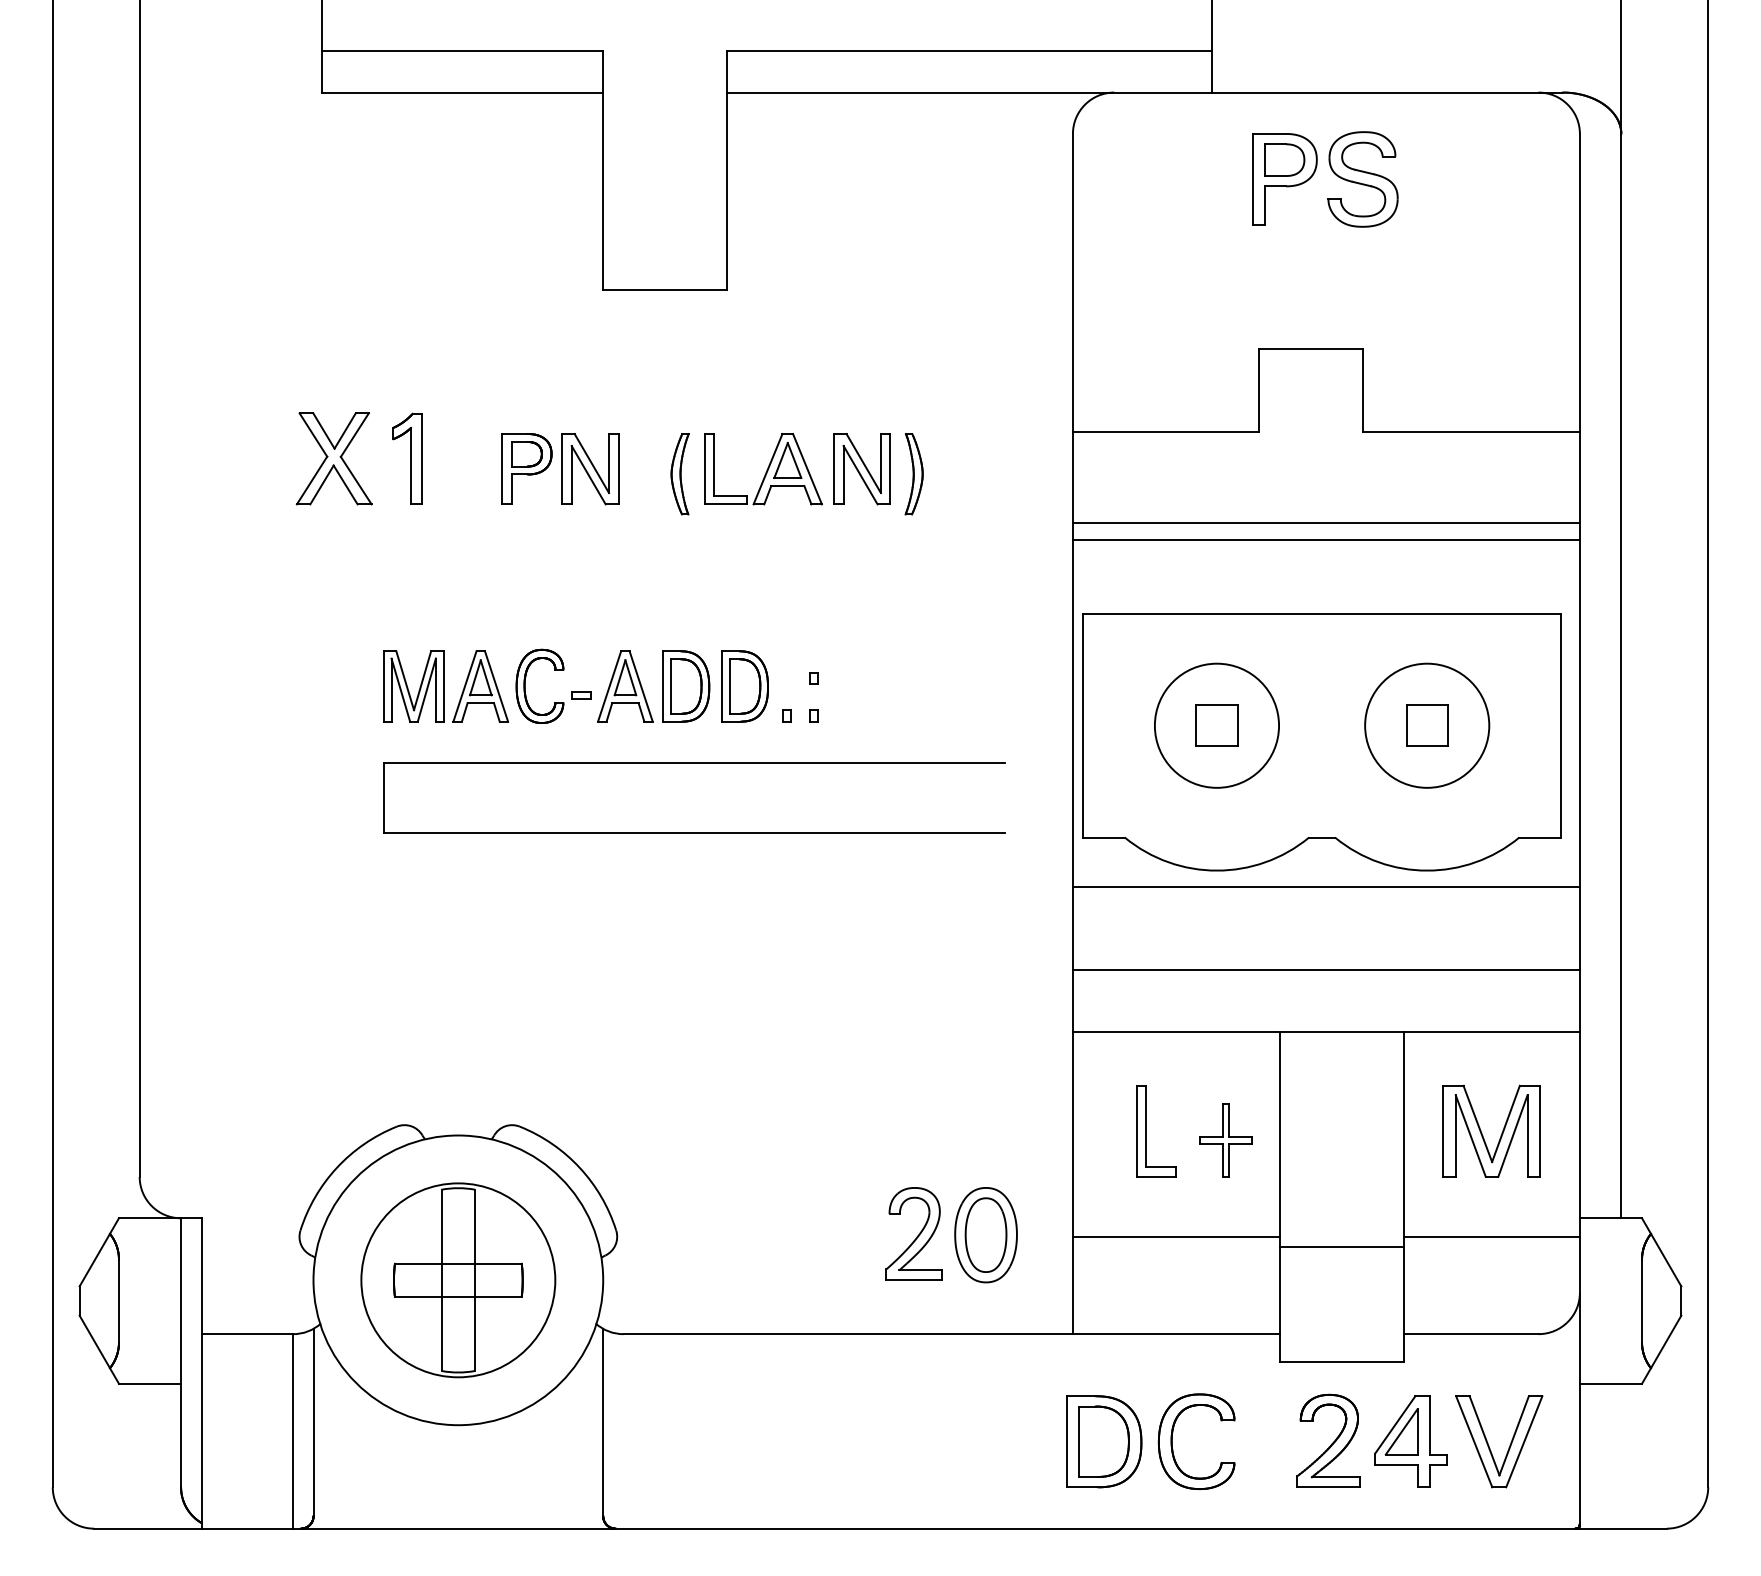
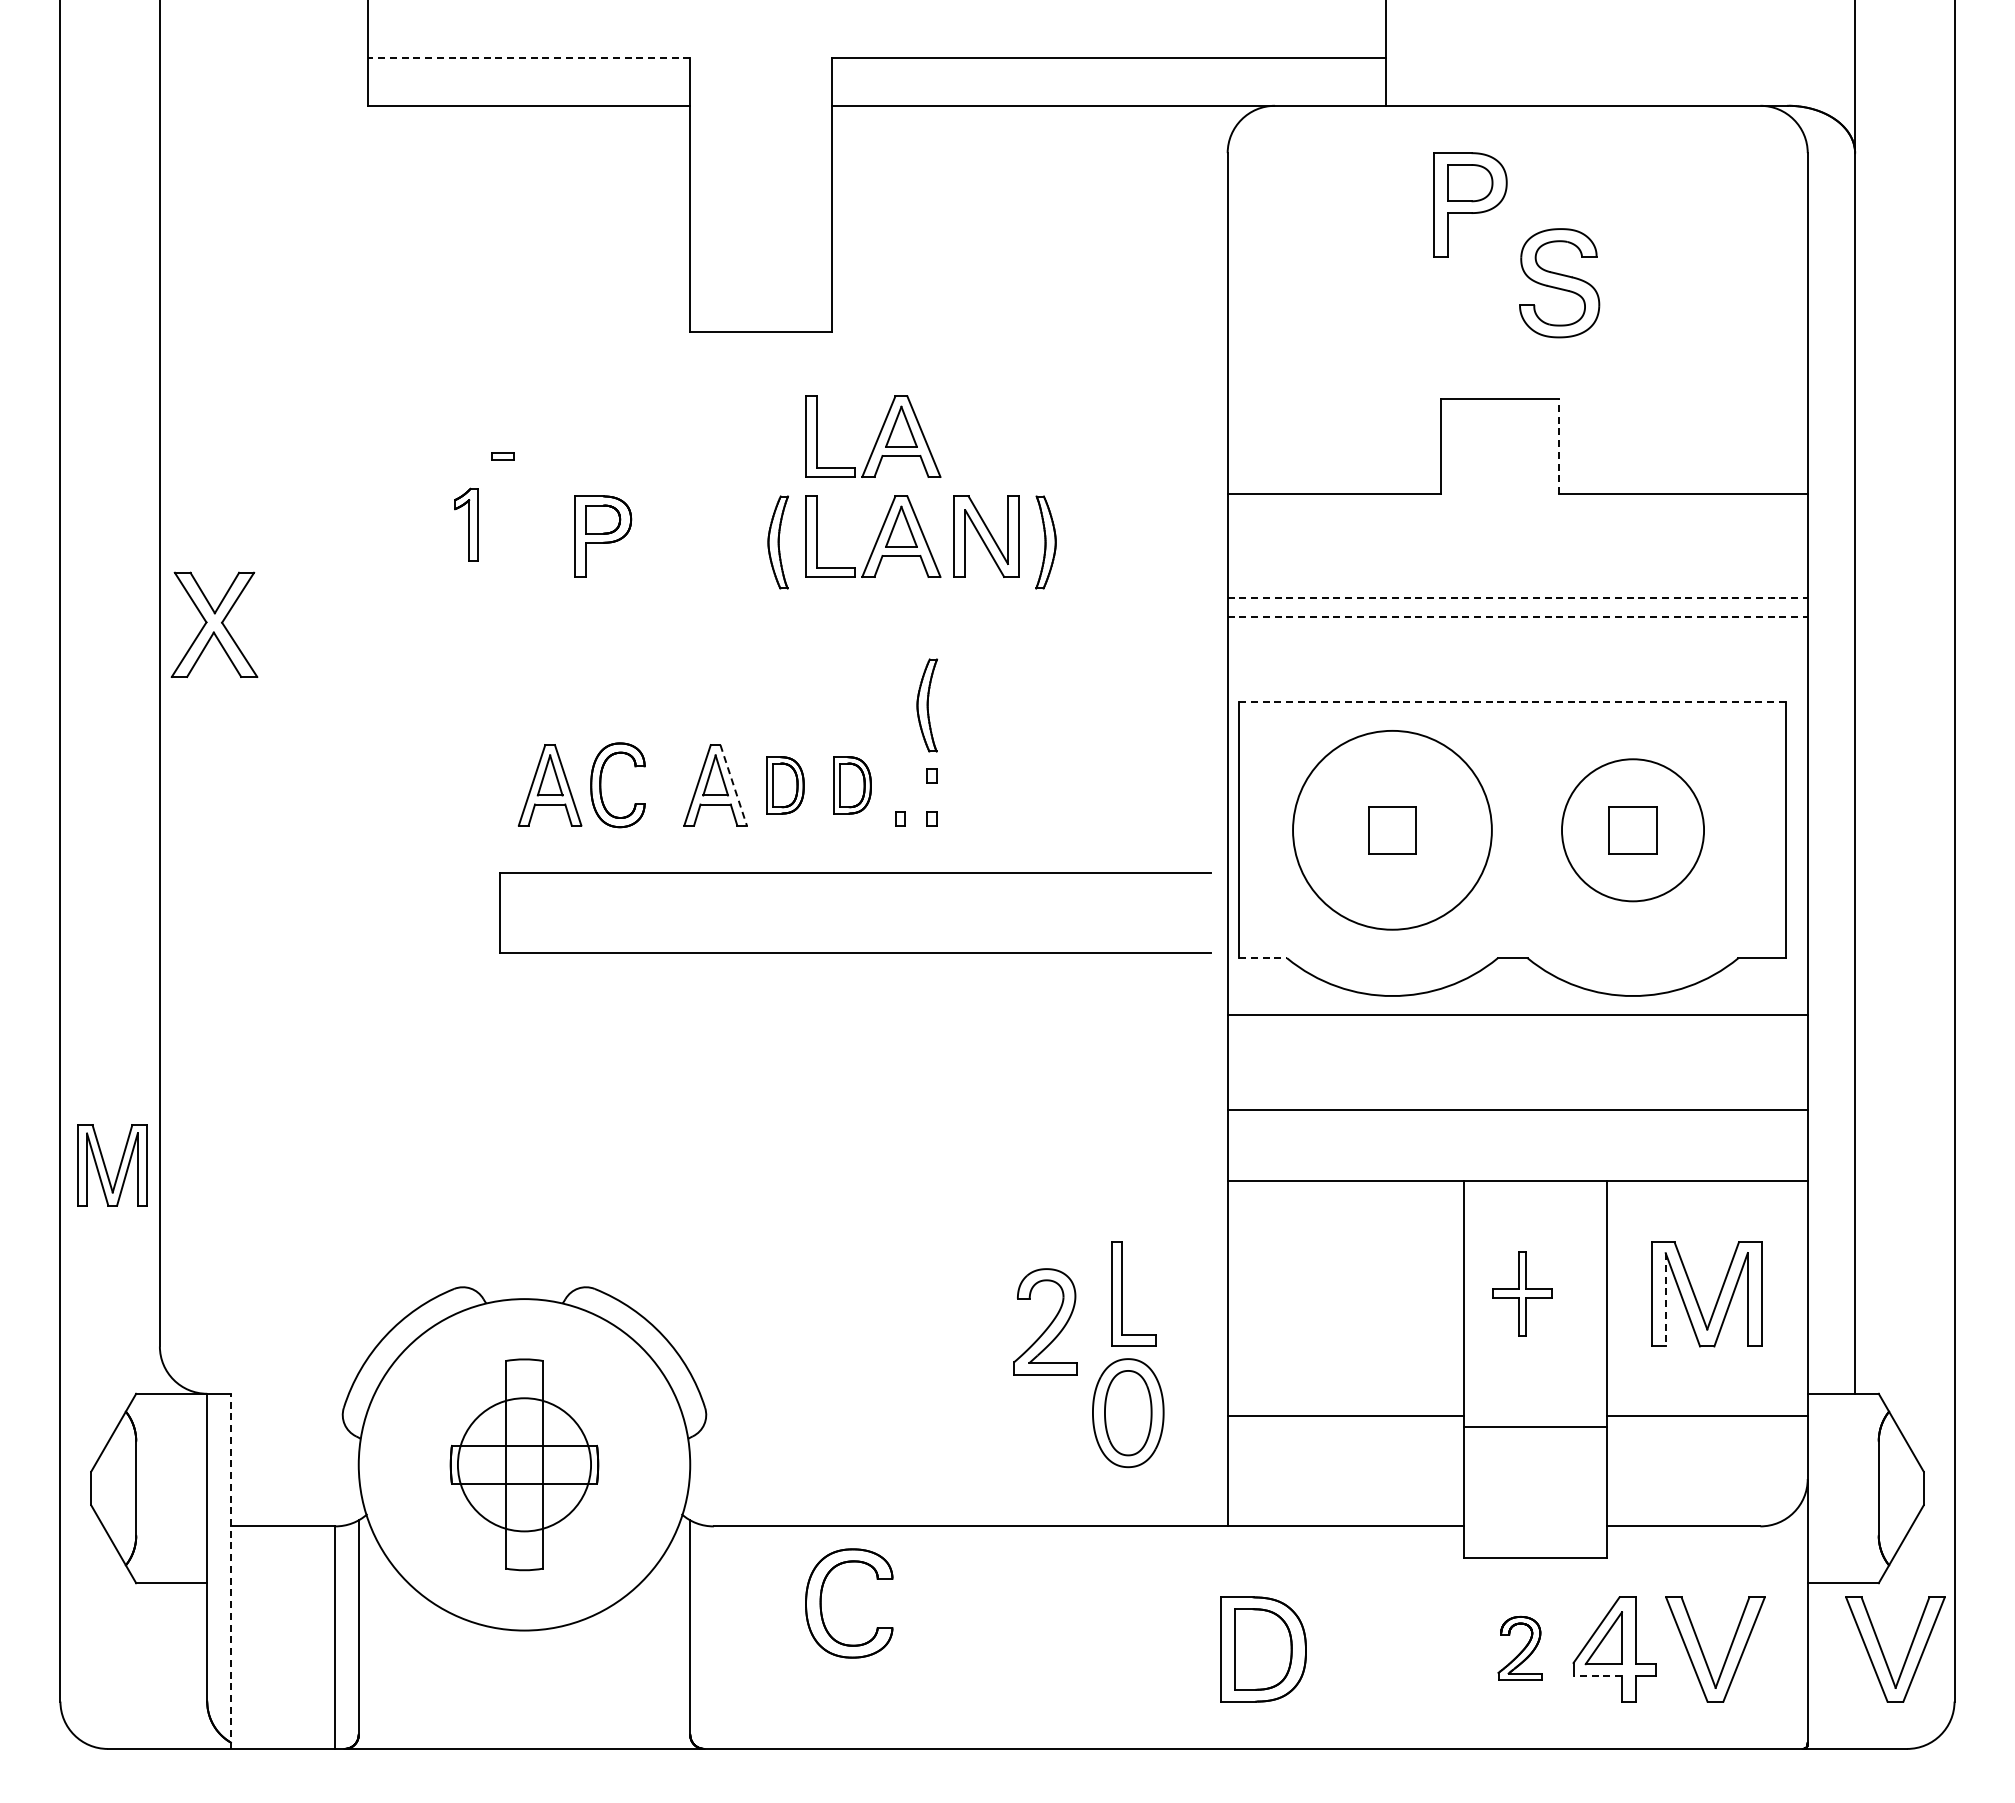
line: (462, 51) -> (529, 58), solid -> dashed
part: (1362, 179) -> (1559, 283), moved
part: (763, 381) -> (873, 436), added
line: (1362, 390) -> (1559, 446), solid -> dashed
part: (334, 458) -> (214, 624), moved
part: (407, 458) -> (466, 524), size x0.7
part: (590, 468) -> (675, 536), removed
line: (1327, 523) -> (1518, 598), solid -> dashed
line: (1327, 539) -> (1518, 617), solid -> dashed
line: (1321, 614) -> (1512, 702), solid -> dashed
part: (809, 616) -> (926, 705), added
line: (641, 686) -> (733, 785), solid -> dashed
part: (686, 686) -> (785, 785), size x0.7
part: (745, 686) -> (852, 785), size x0.7
part: (408, 688) -> (106, 1167), moved
part: (581, 695) -> (502, 456), moved
circle: (1216, 725) -> (1392, 830), size x1.4
part: (694, 763) -> (855, 873), moved
line: (1104, 837) -> (1263, 958), solid -> dashed
part: (1146, 1130) -> (1122, 1293), moved
line: (1455, 1135) -> (1665, 1299), solid -> dashed
part: (1225, 1140) -> (1522, 1293), moved
part: (913, 1233) -> (1045, 1321), moved
circle: (458, 1280) -> (524, 1464), size x0.6
line: (201, 1373) -> (230, 1571), solid -> dashed
part: (1327, 1440) -> (1519, 1648), size x0.6
part: (1172, 1441) -> (821, 1603), moved
part: (1646, 1446) -> (1884, 1654), added
line: (1396, 1464) -> (1597, 1675), solid -> dashed

